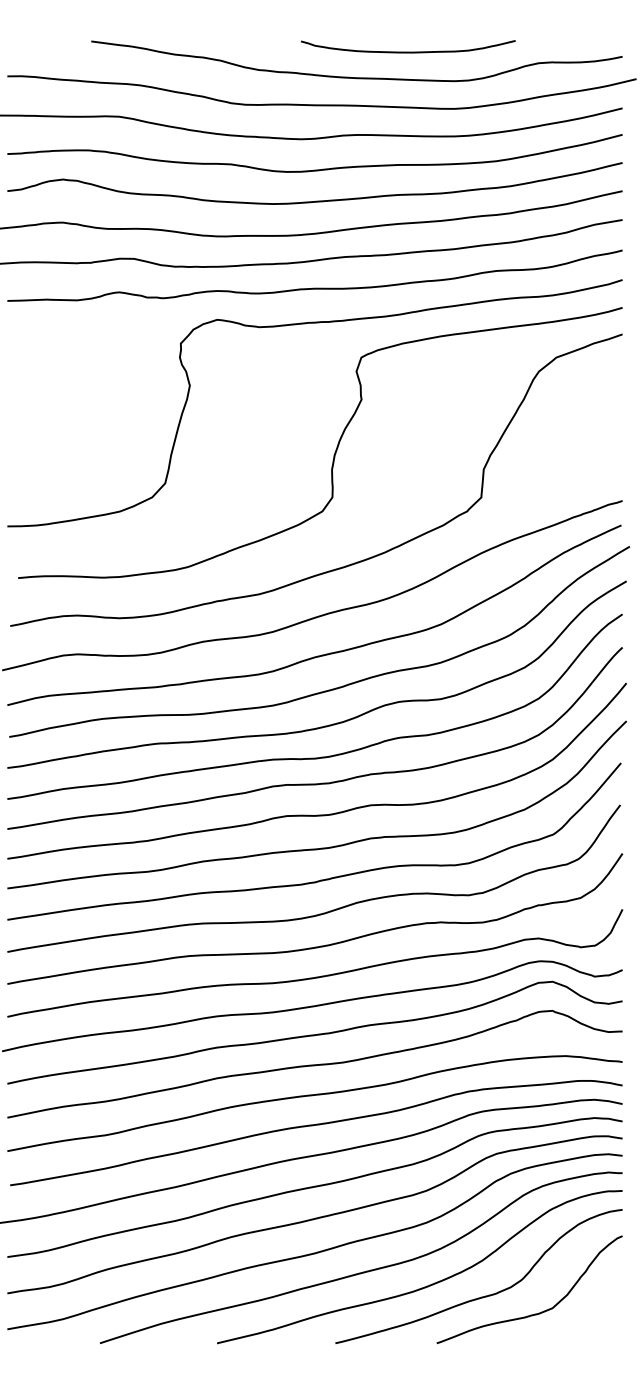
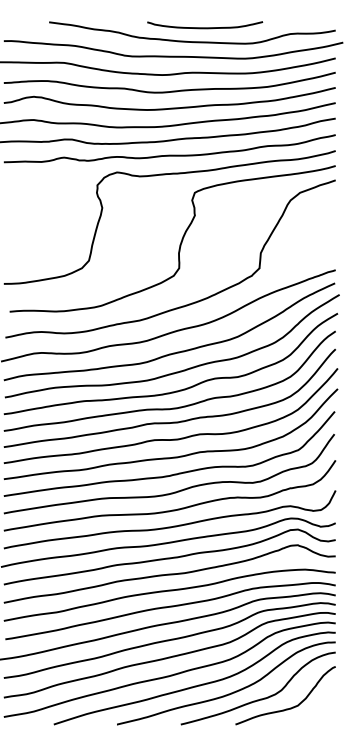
curve: (408, 51) -> (205, 27), moved

